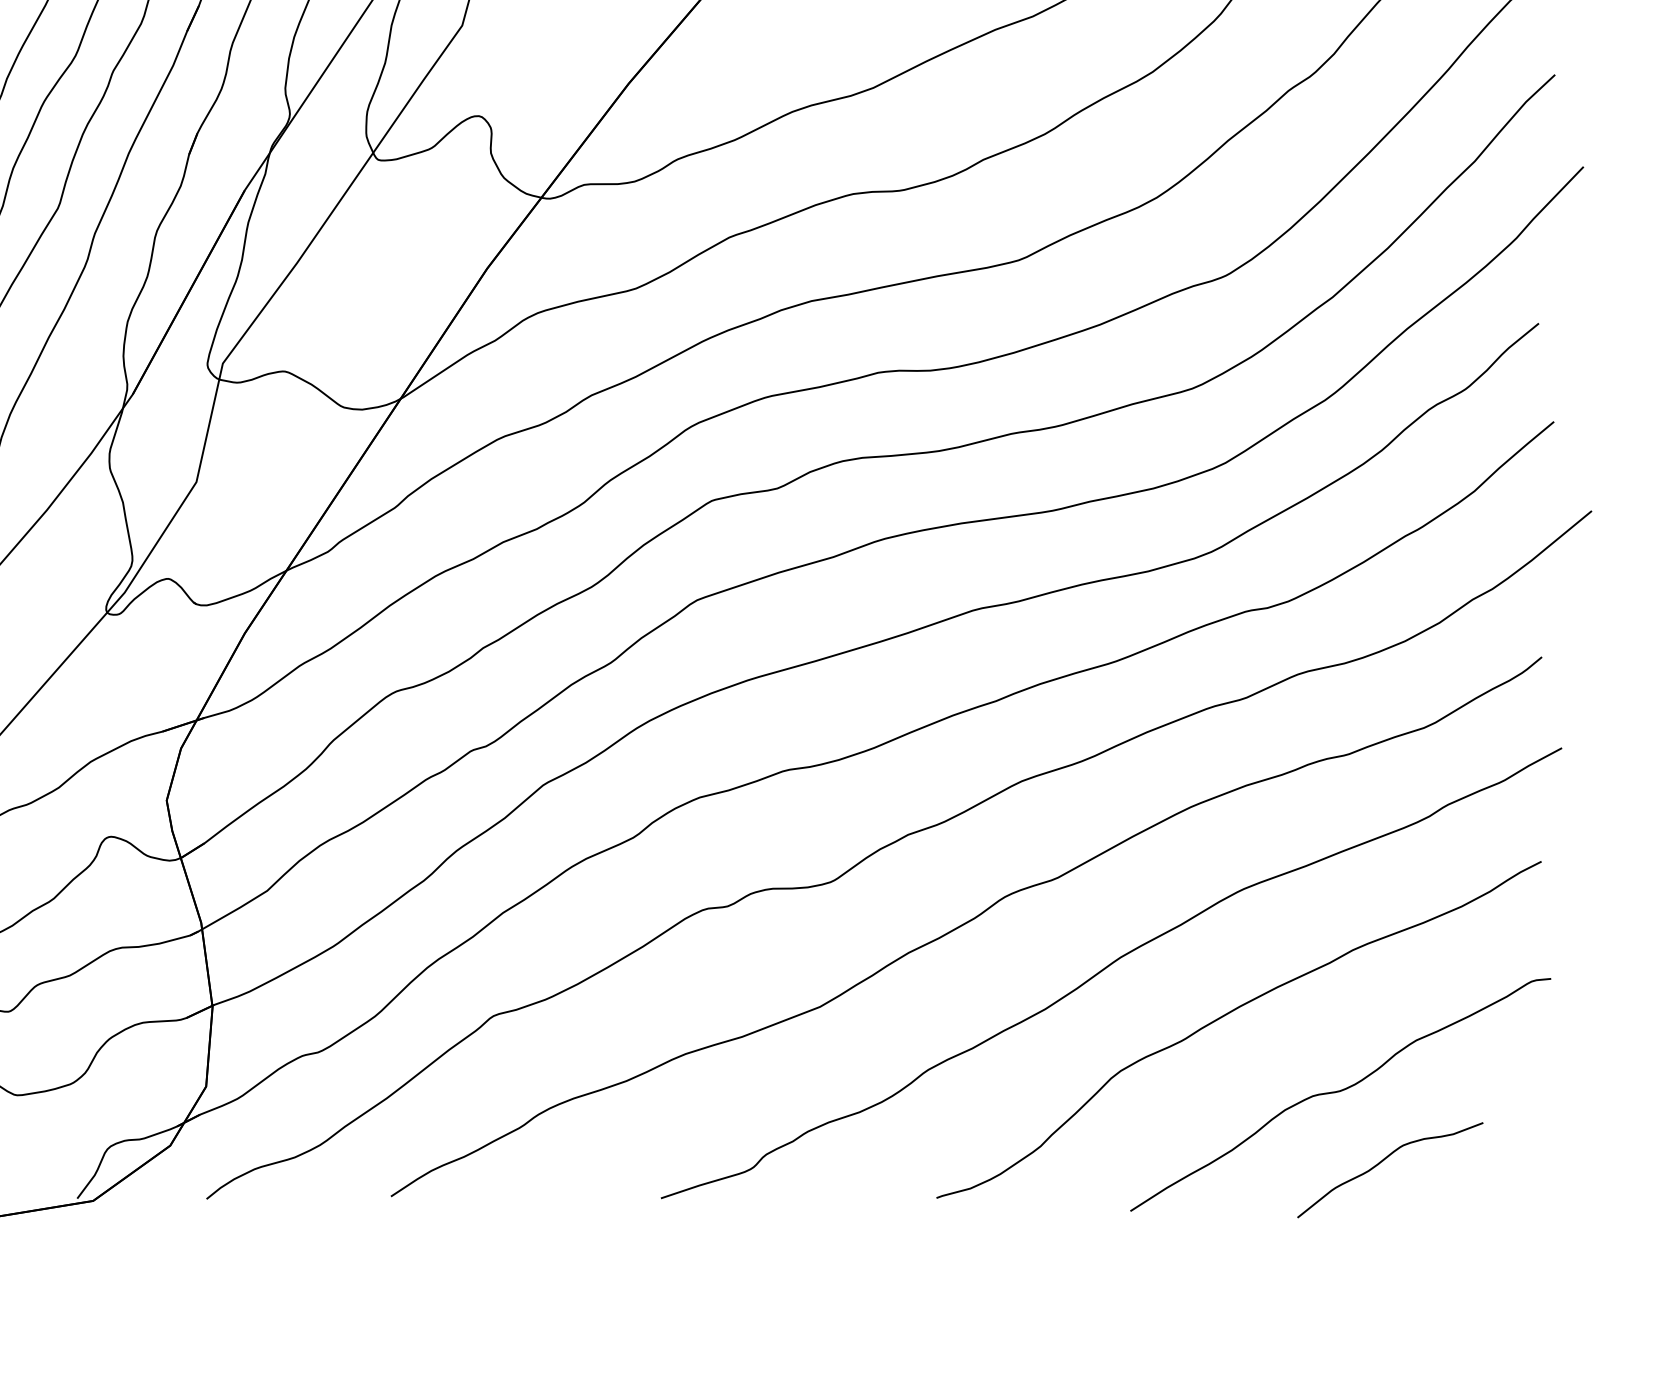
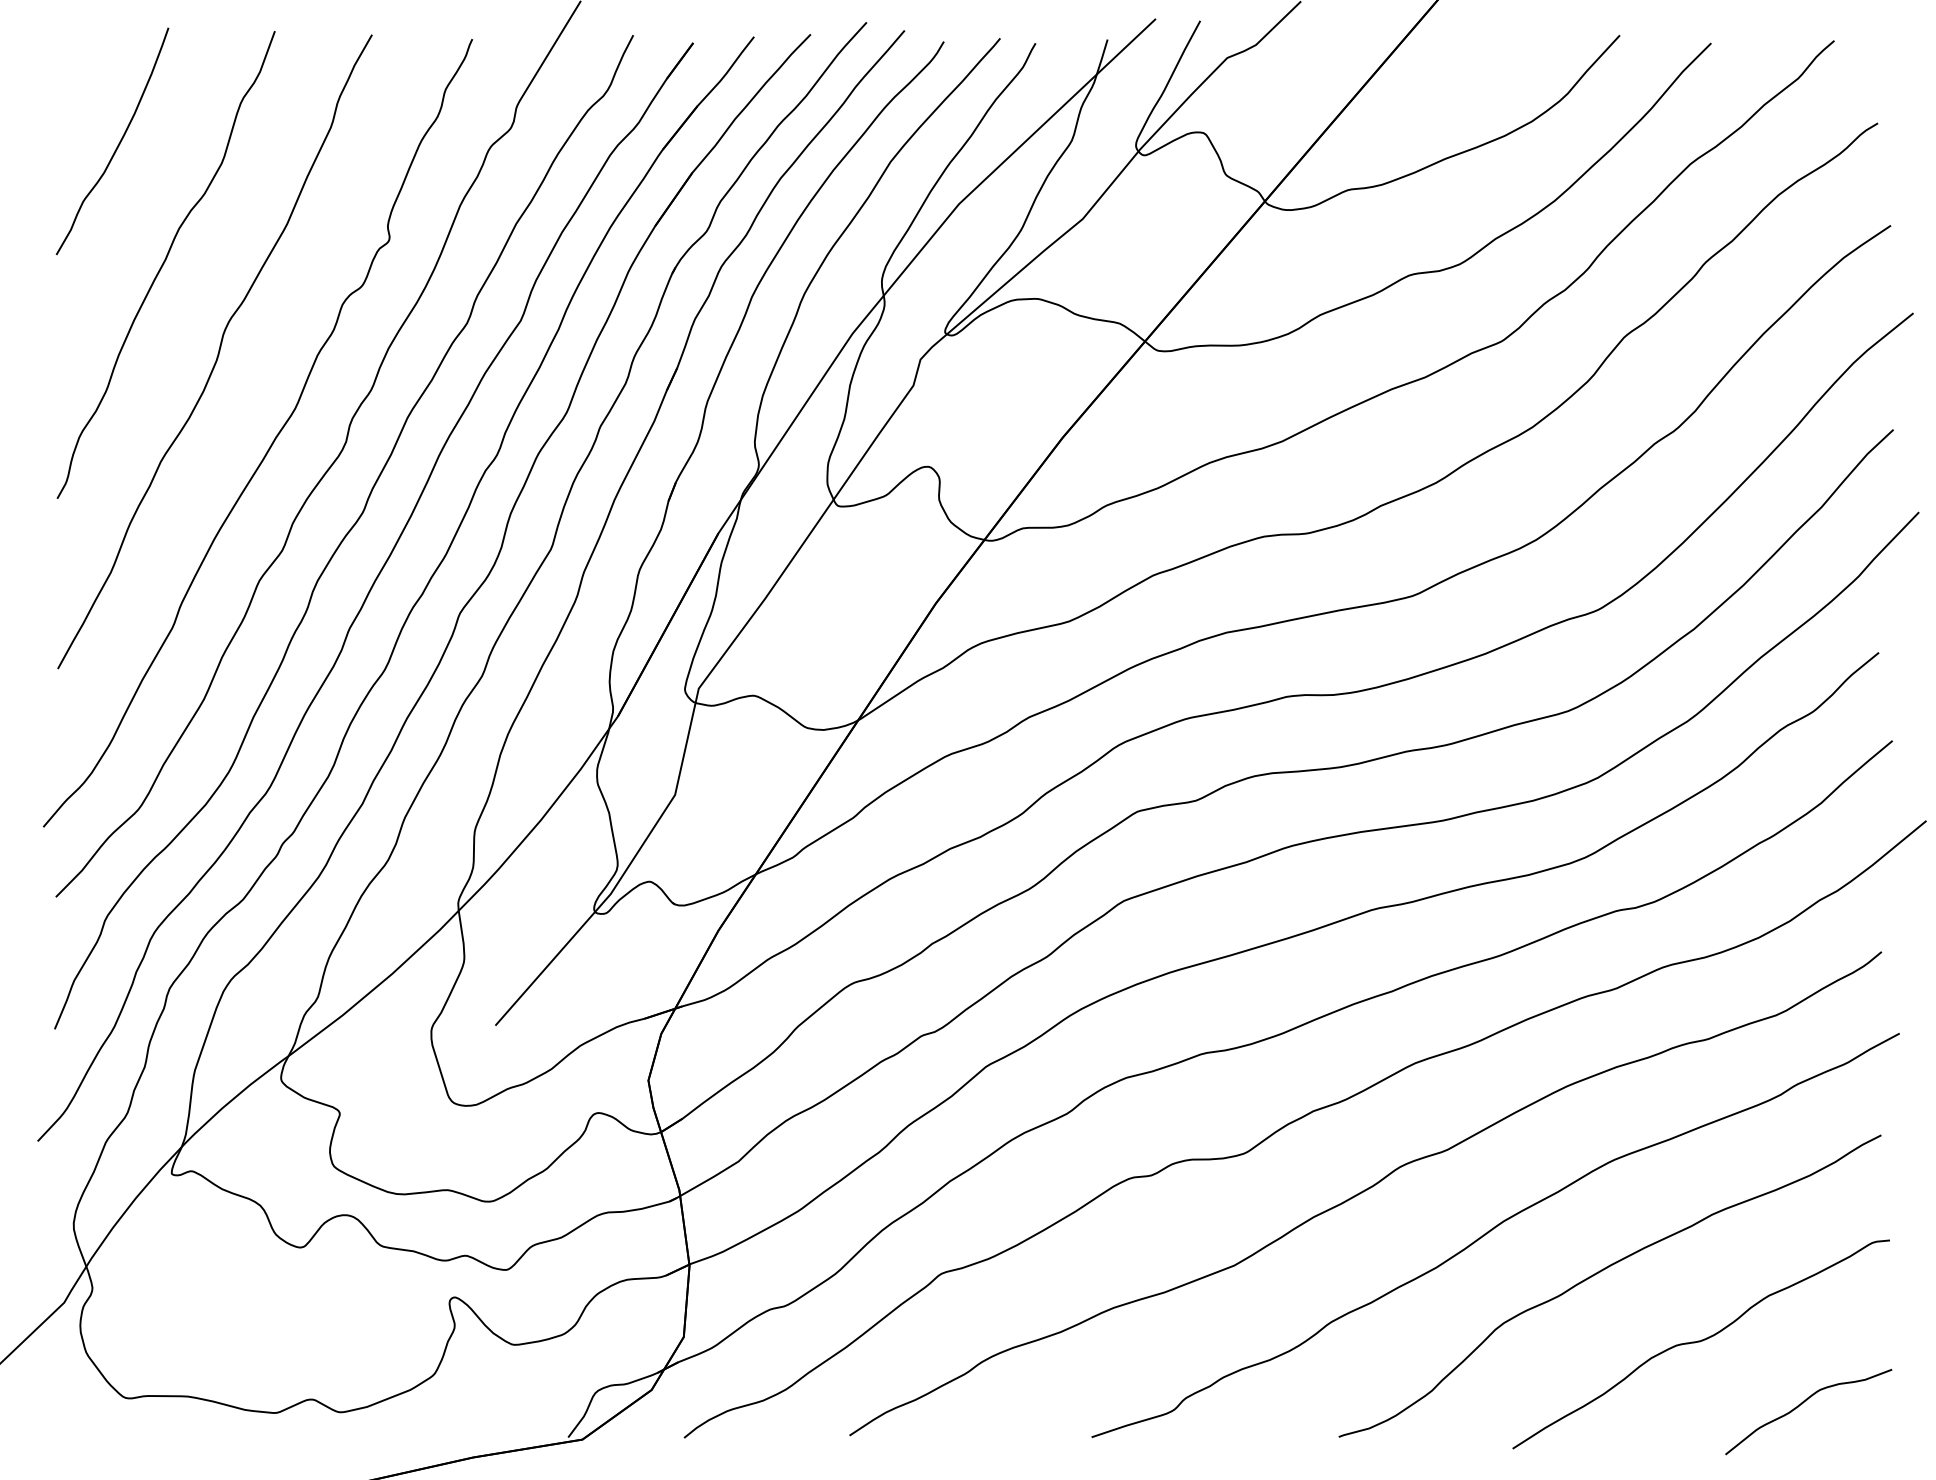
curve: (1383, 1161) -> (1802, 1404), moved

